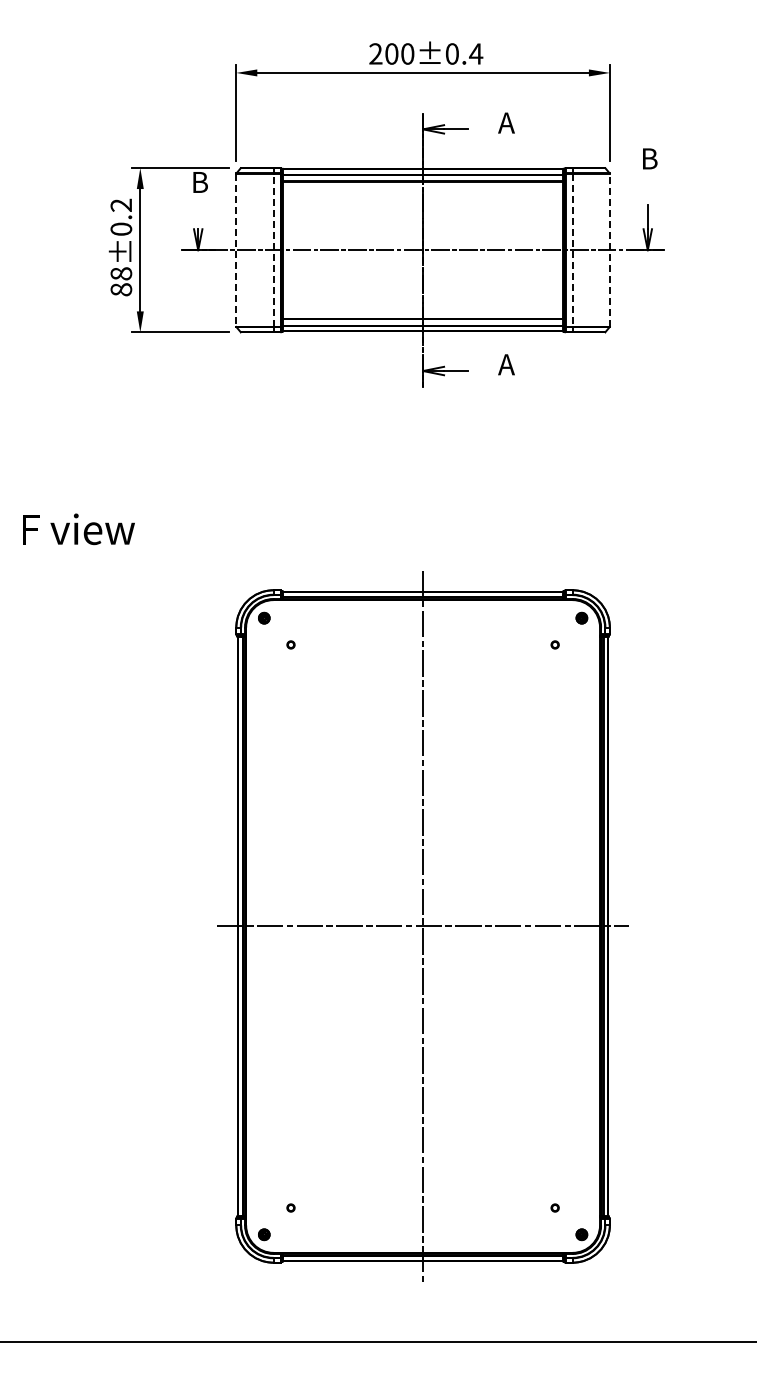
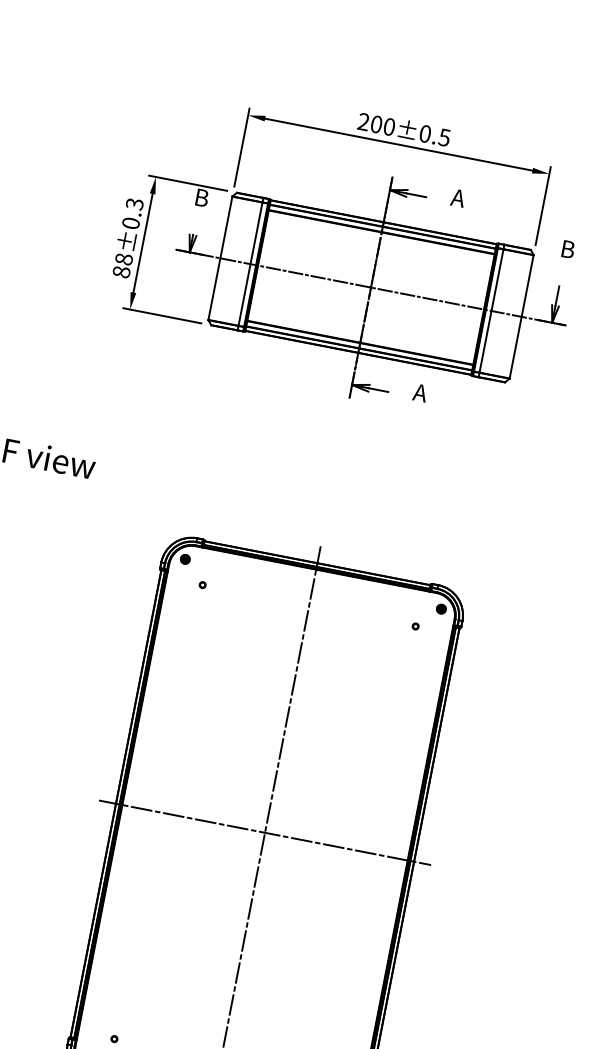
text: (476, 53) -> (444, 137), 200±0.4 -> 200±0.5
text: (121, 205) -> (134, 204), 88±0.2 -> 88±0.3
line: (273, 249) -> (250, 263), dashed -> solid
line: (609, 249) -> (521, 316), dashed -> solid
line: (236, 250) -> (220, 258), dashed -> solid
line: (572, 250) -> (491, 311), dashed -> solid

